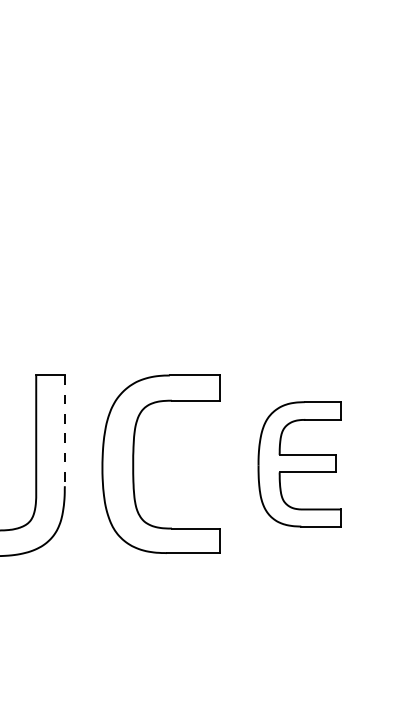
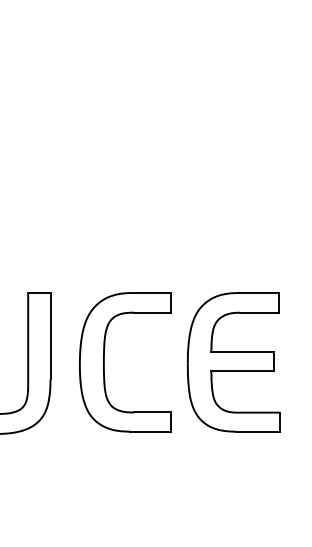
line: (64, 431) -> (50, 336), dashed -> solid
part: (299, 464) -> (233, 362), size x1.43

